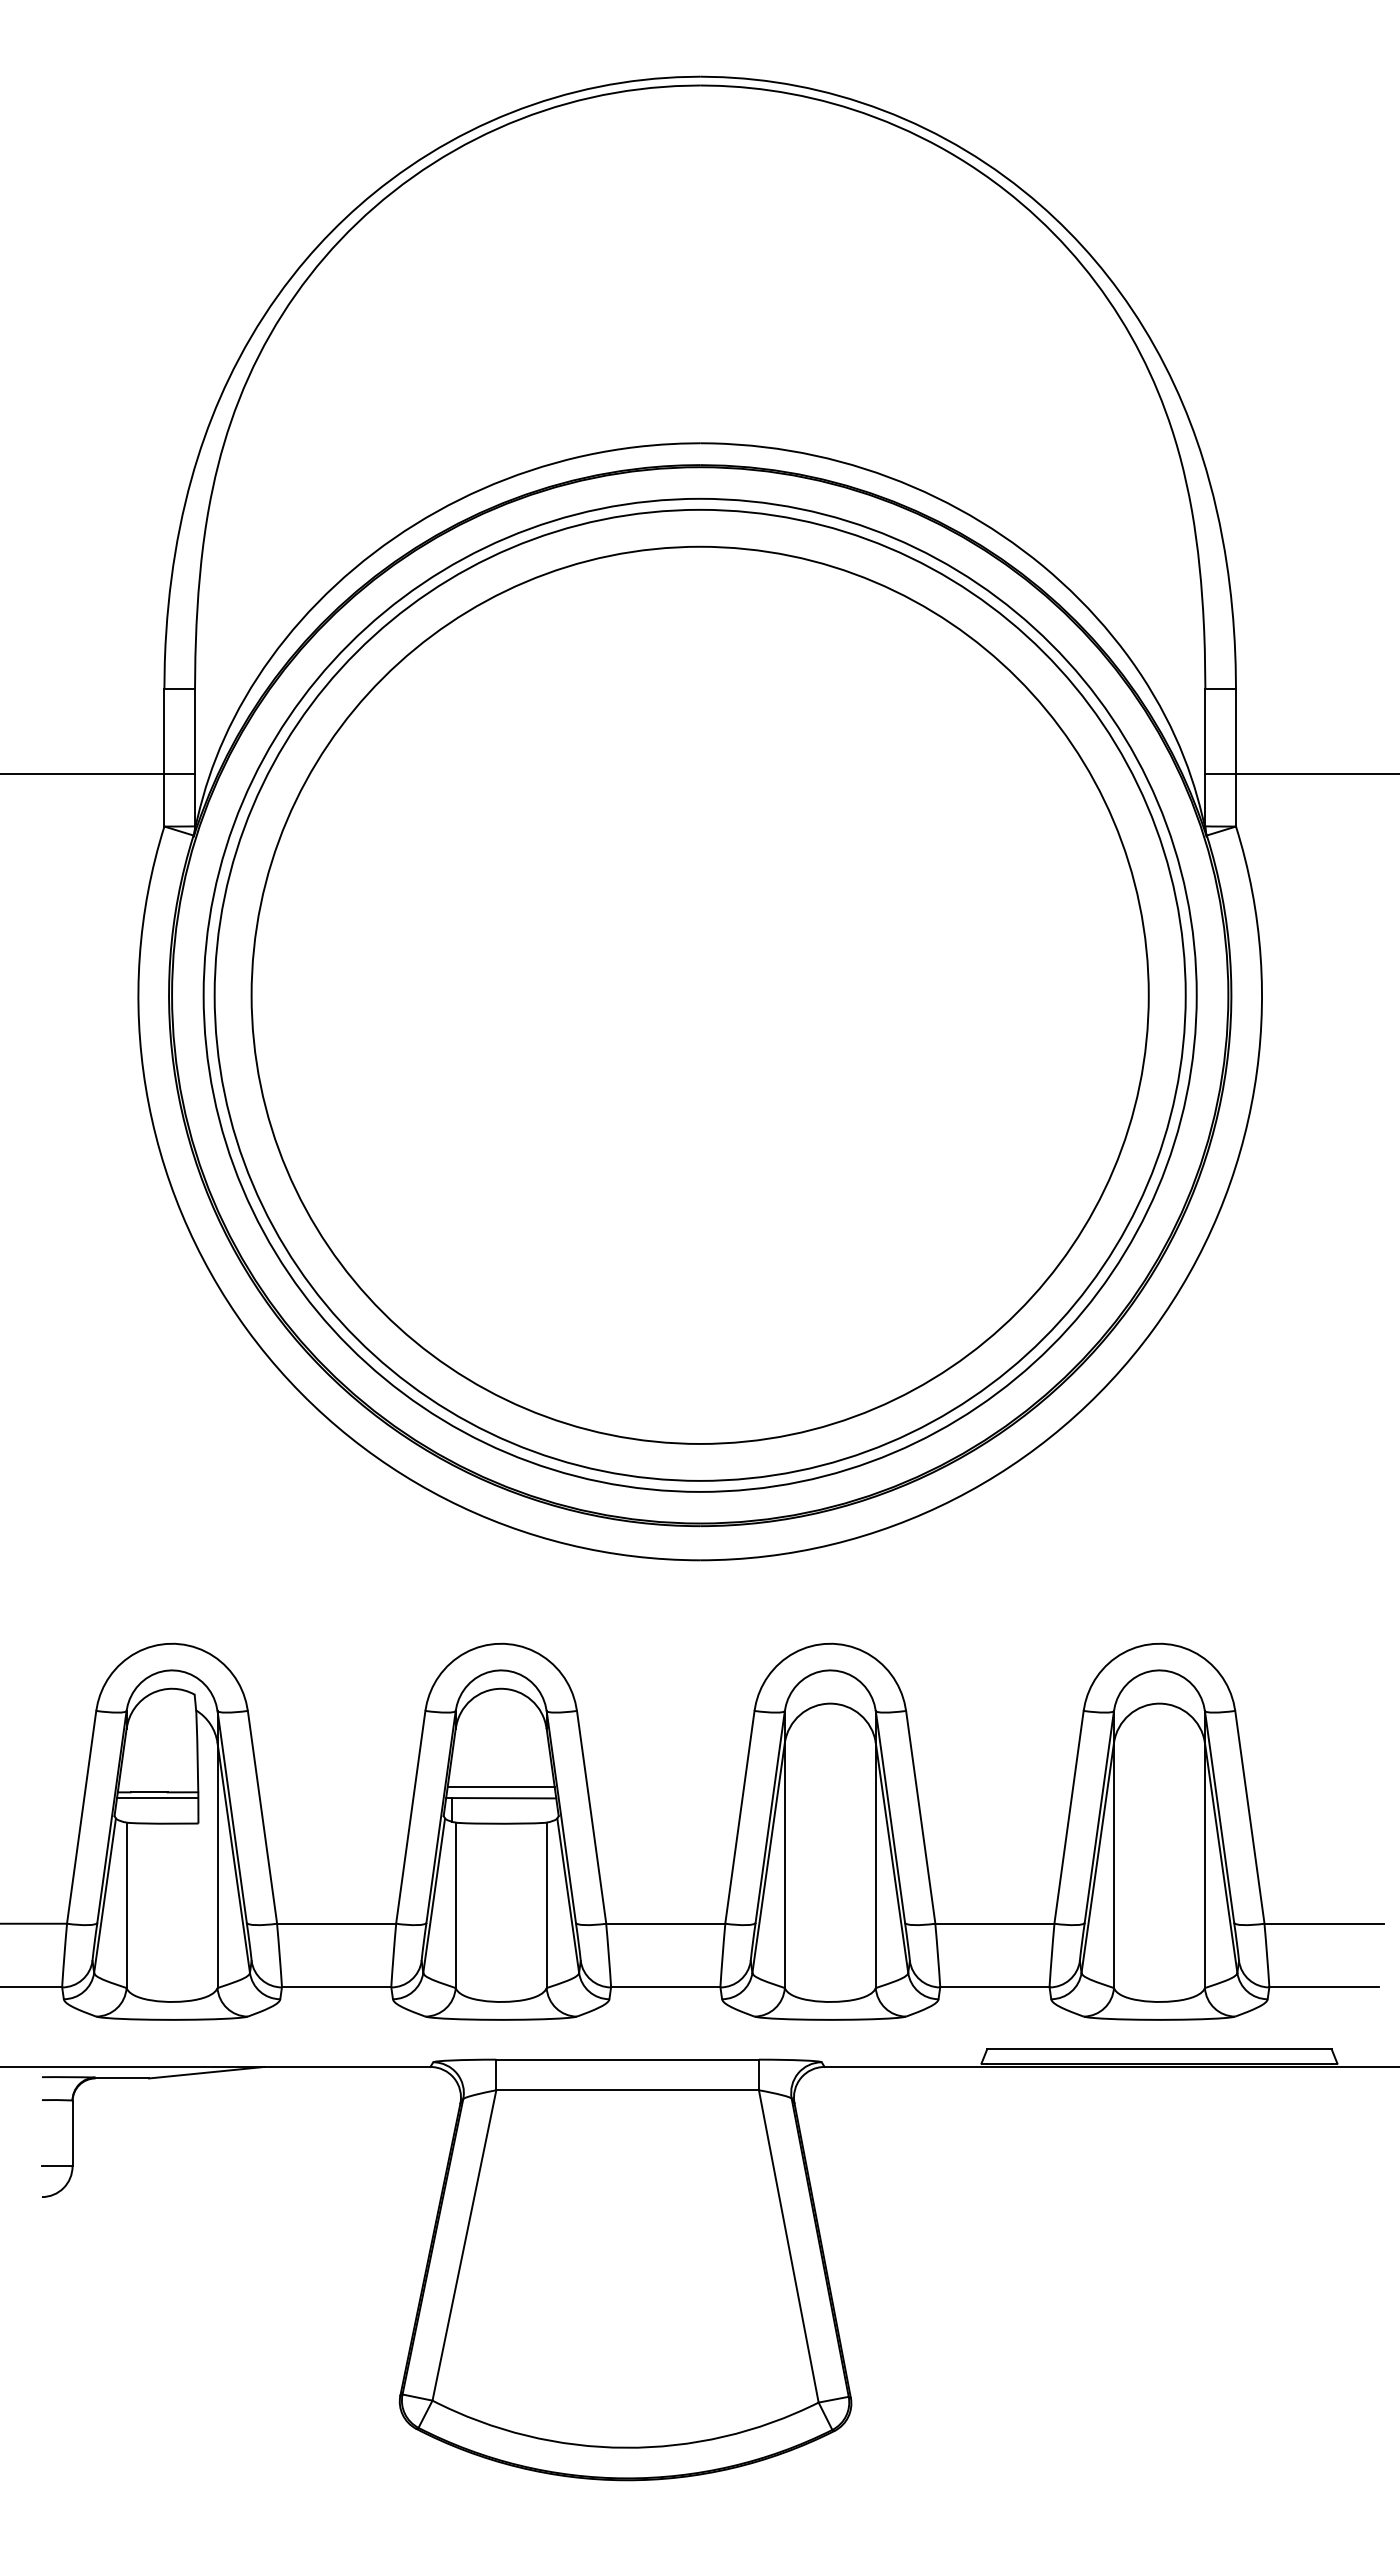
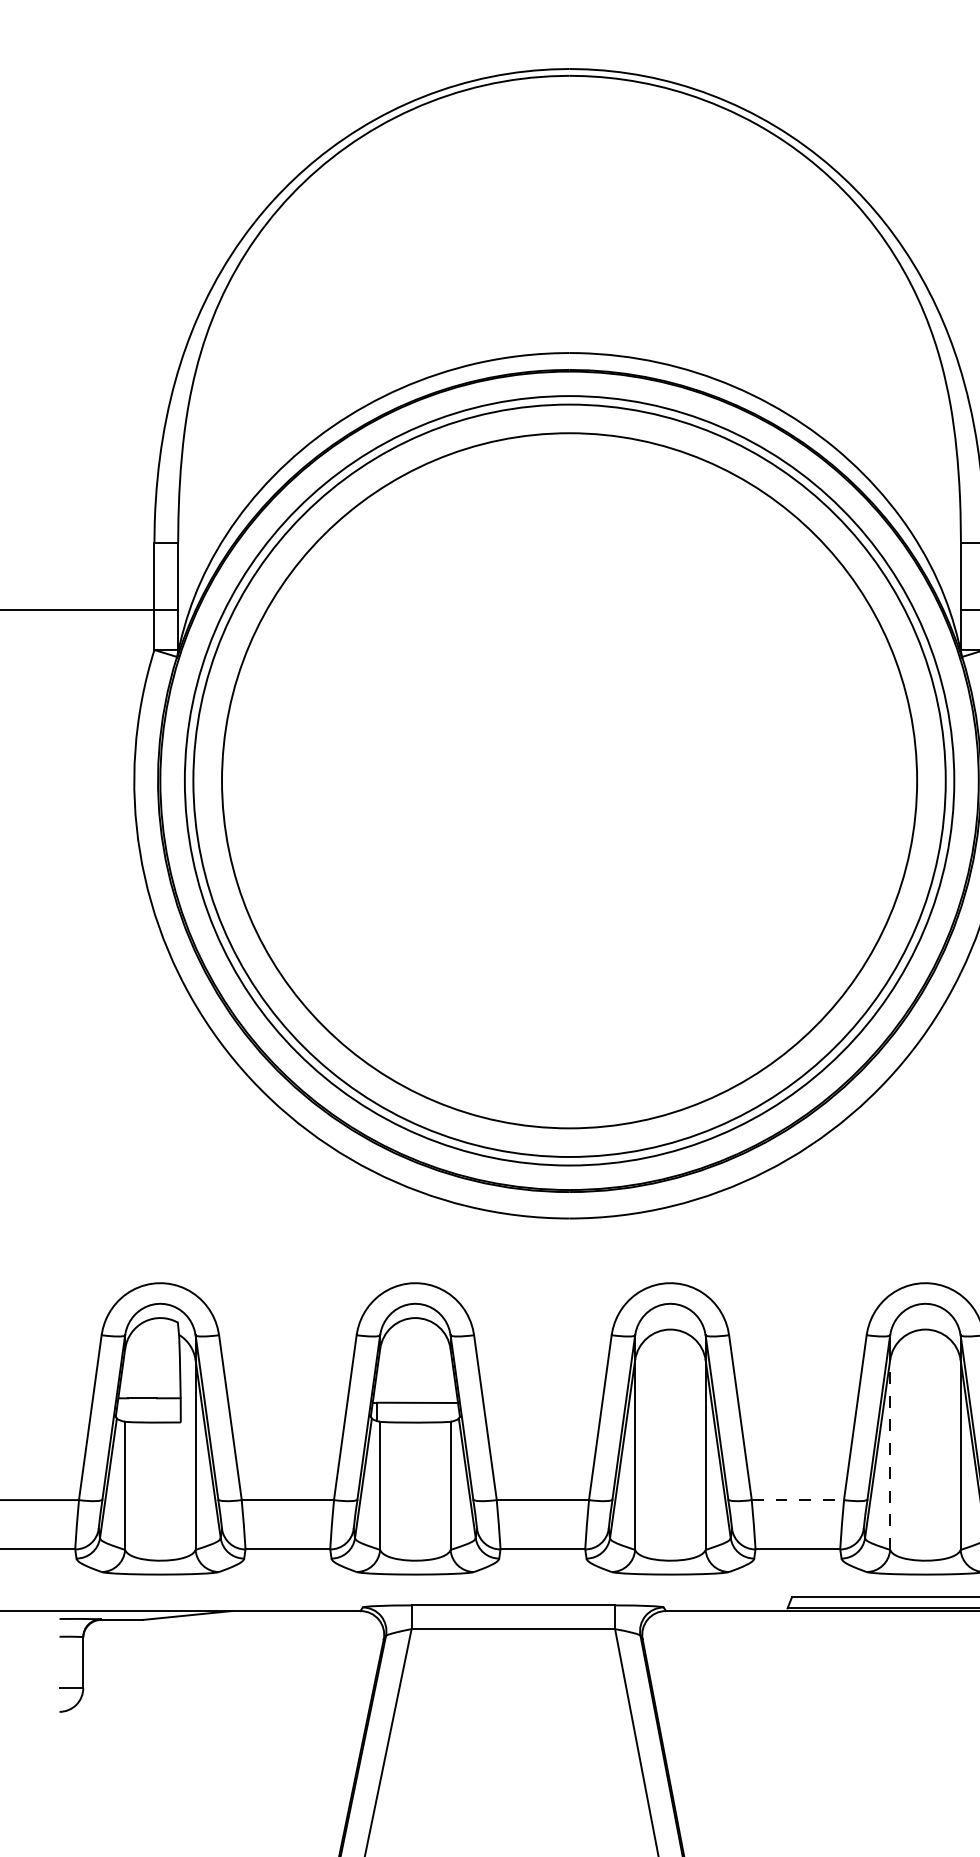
line: (500, 1786) -> (414, 1393), removed
line: (157, 1798) -> (149, 1403), removed
line: (1113, 1865) -> (889, 1454), solid -> dashed
line: (994, 1923) -> (797, 1499), solid -> dashed

